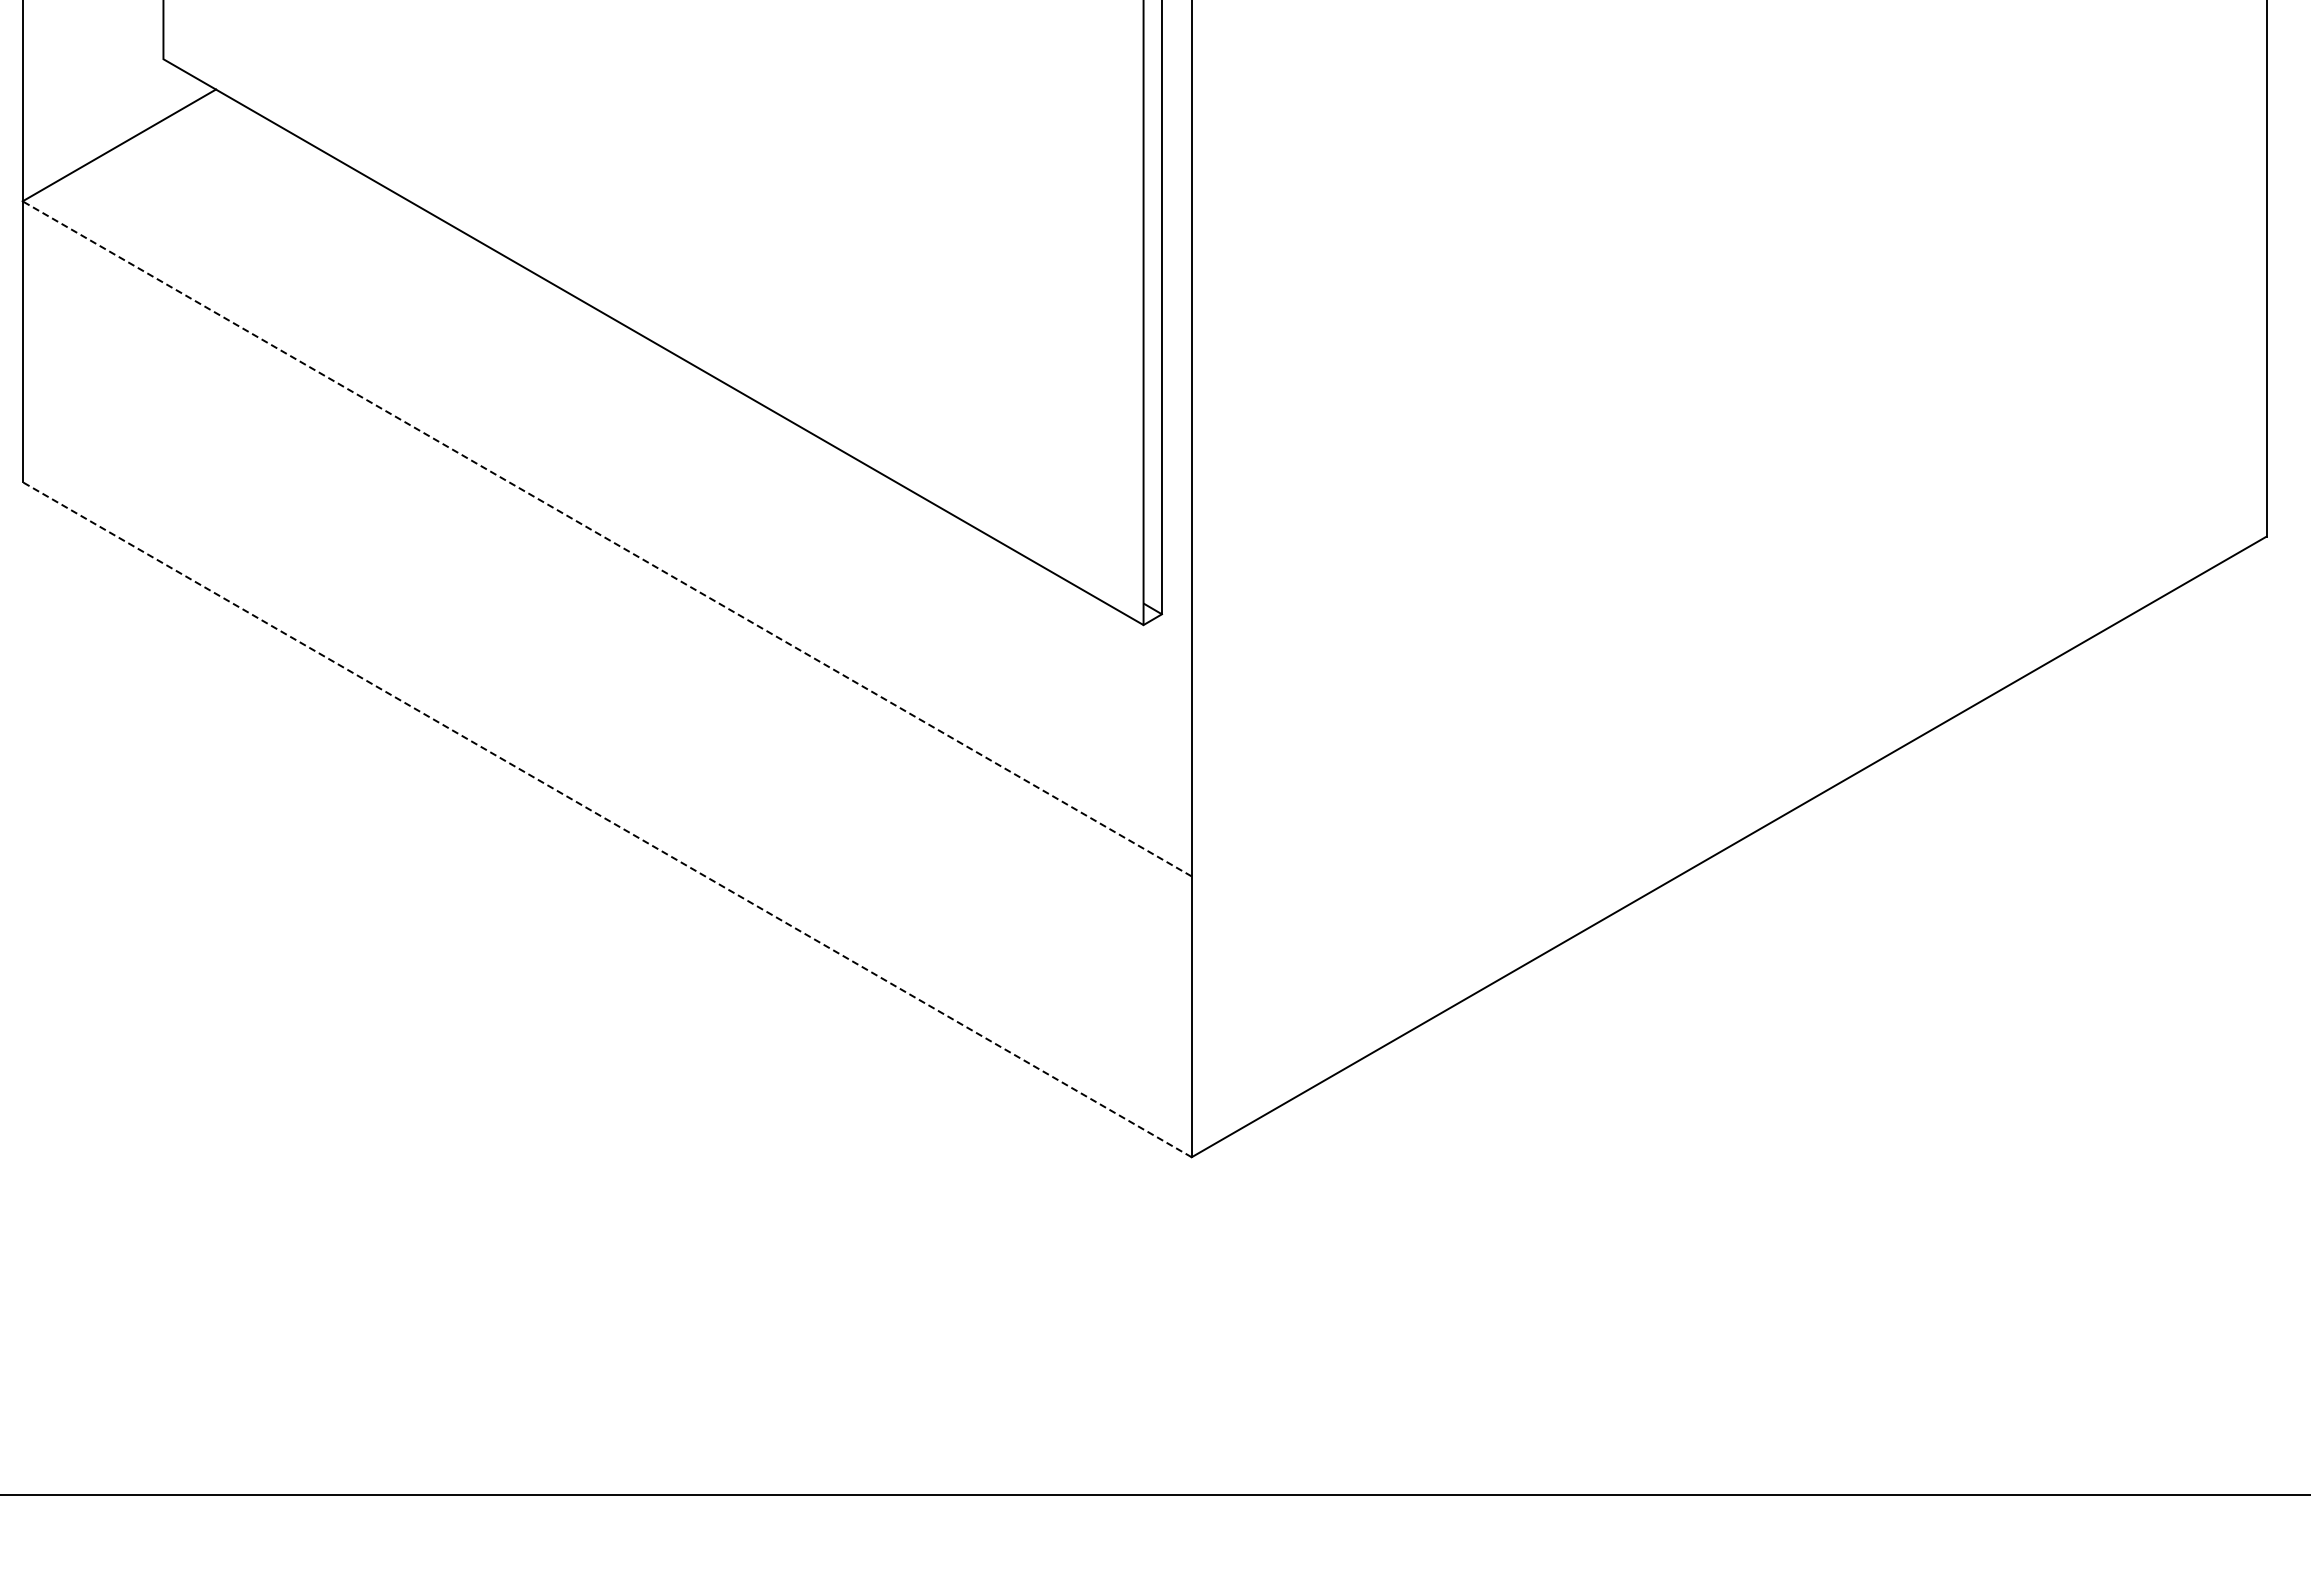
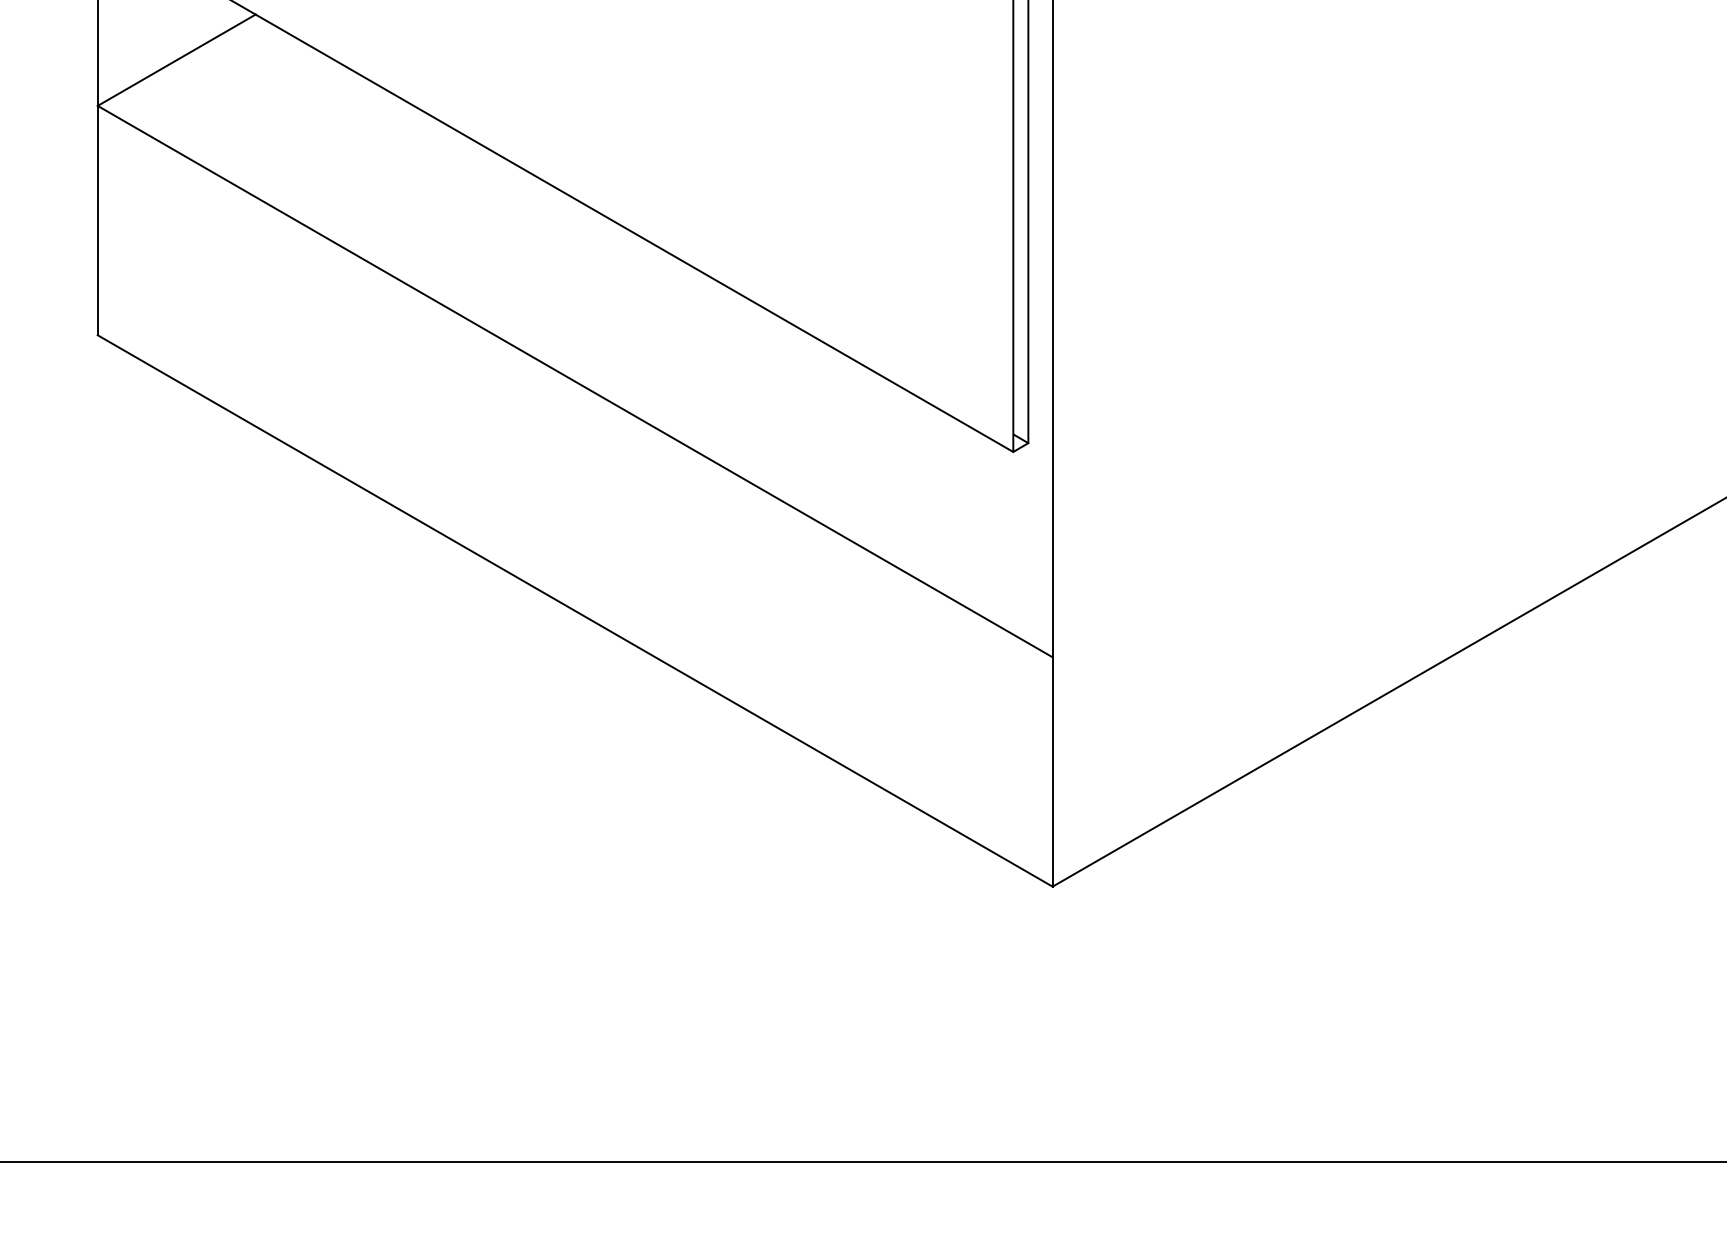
line: (607, 538) -> (575, 381), dashed -> solid
line: (607, 819) -> (575, 610), dashed -> solid

